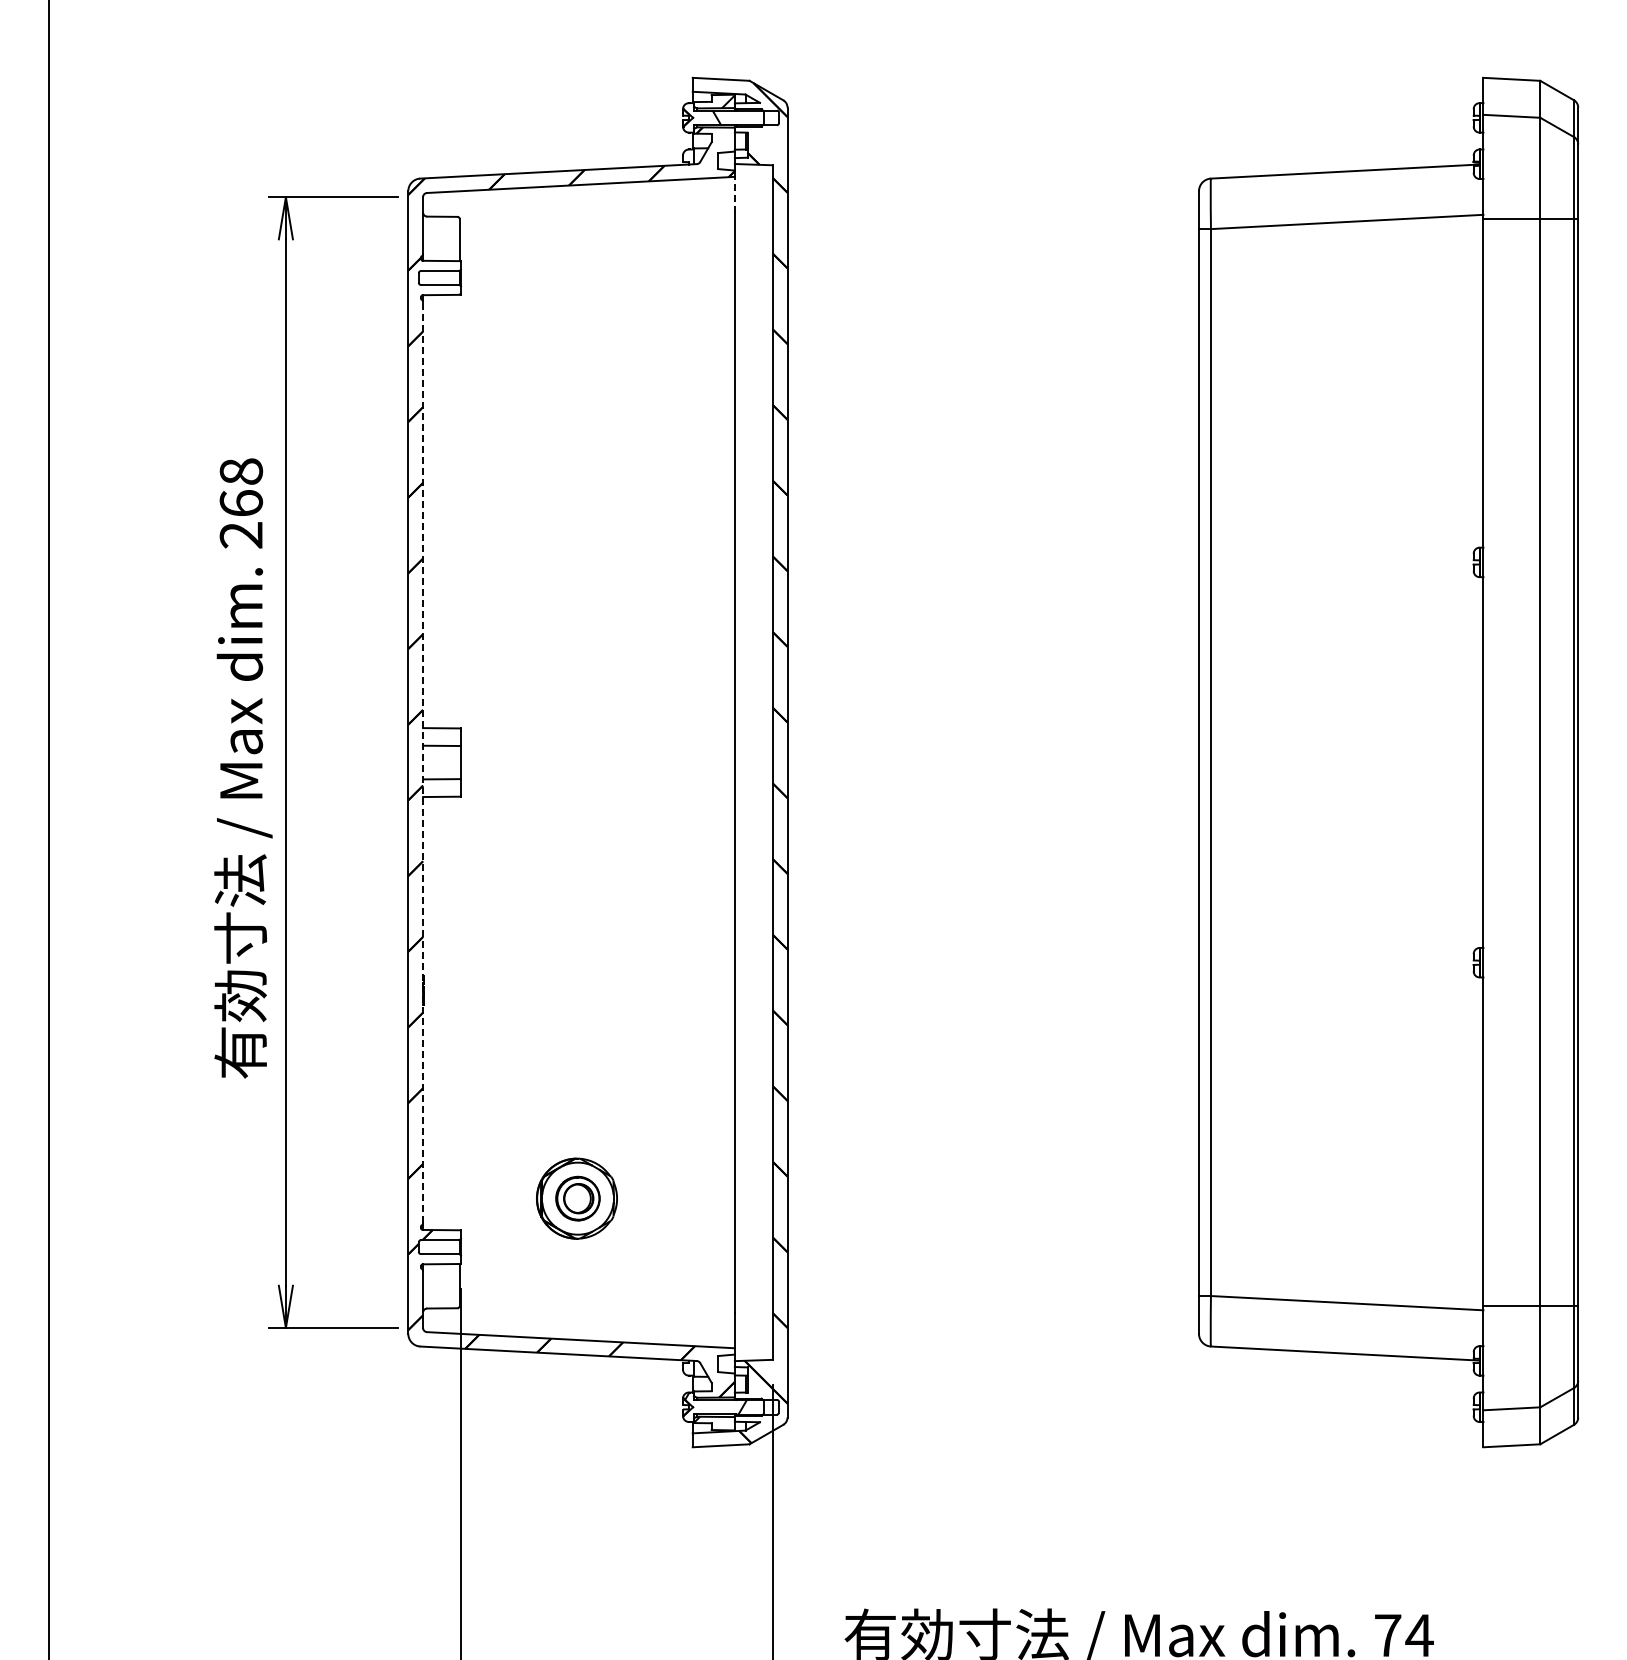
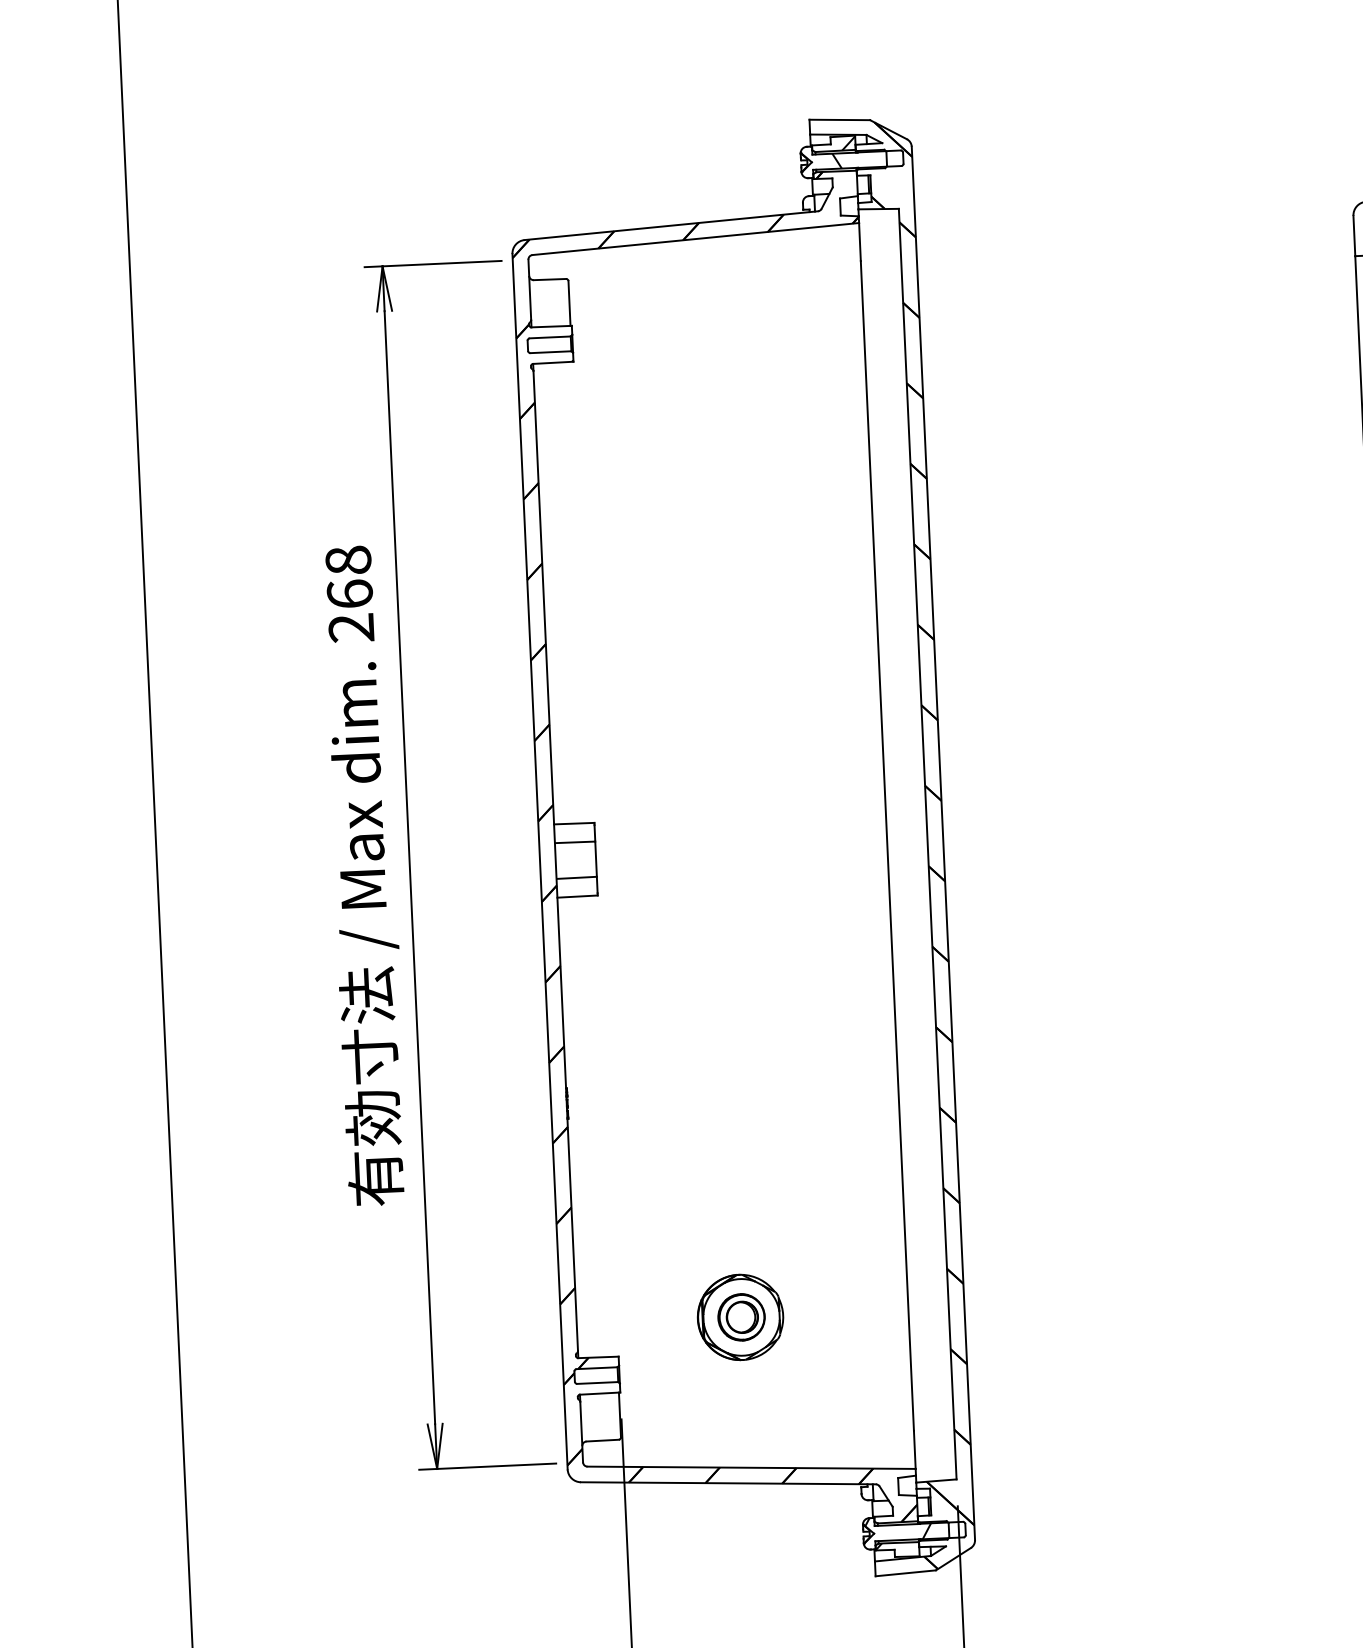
line: (734, 194) -> (859, 241), dashed -> solid
line: (423, 762) -> (556, 860), dashed -> solid

